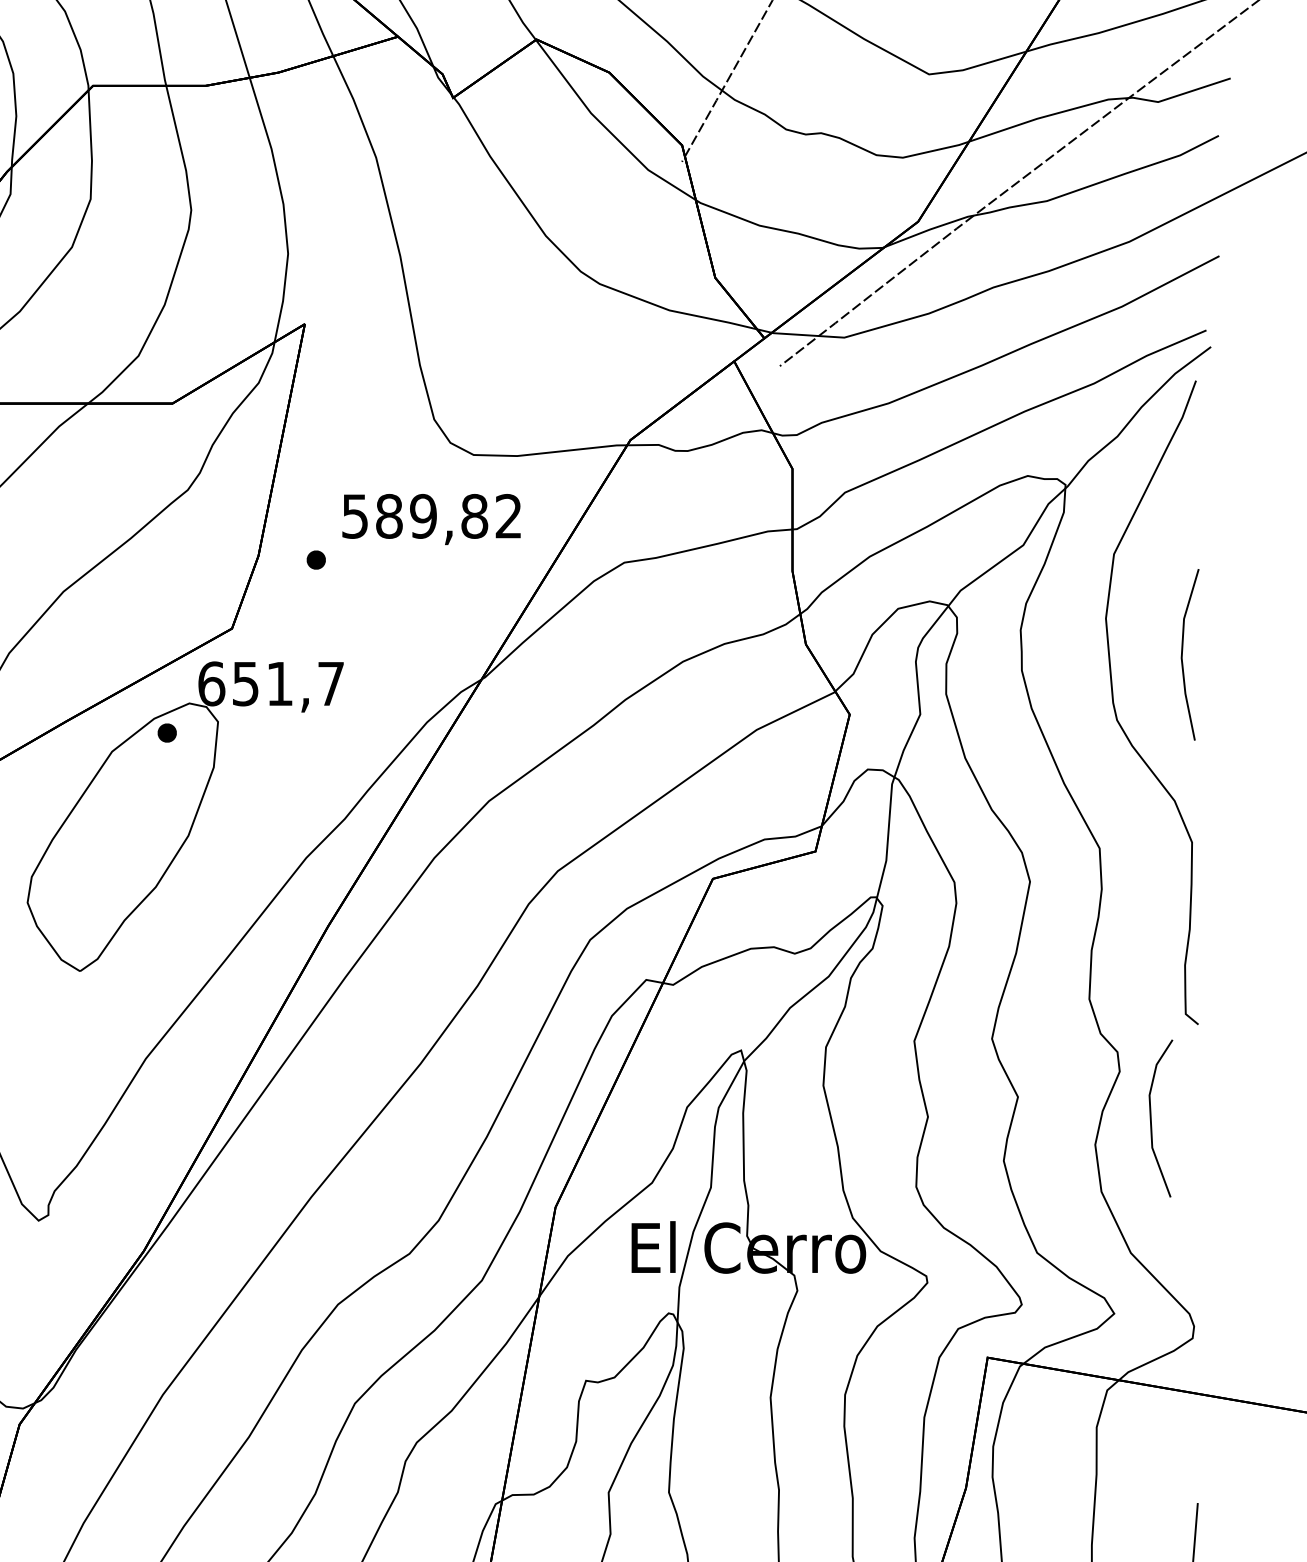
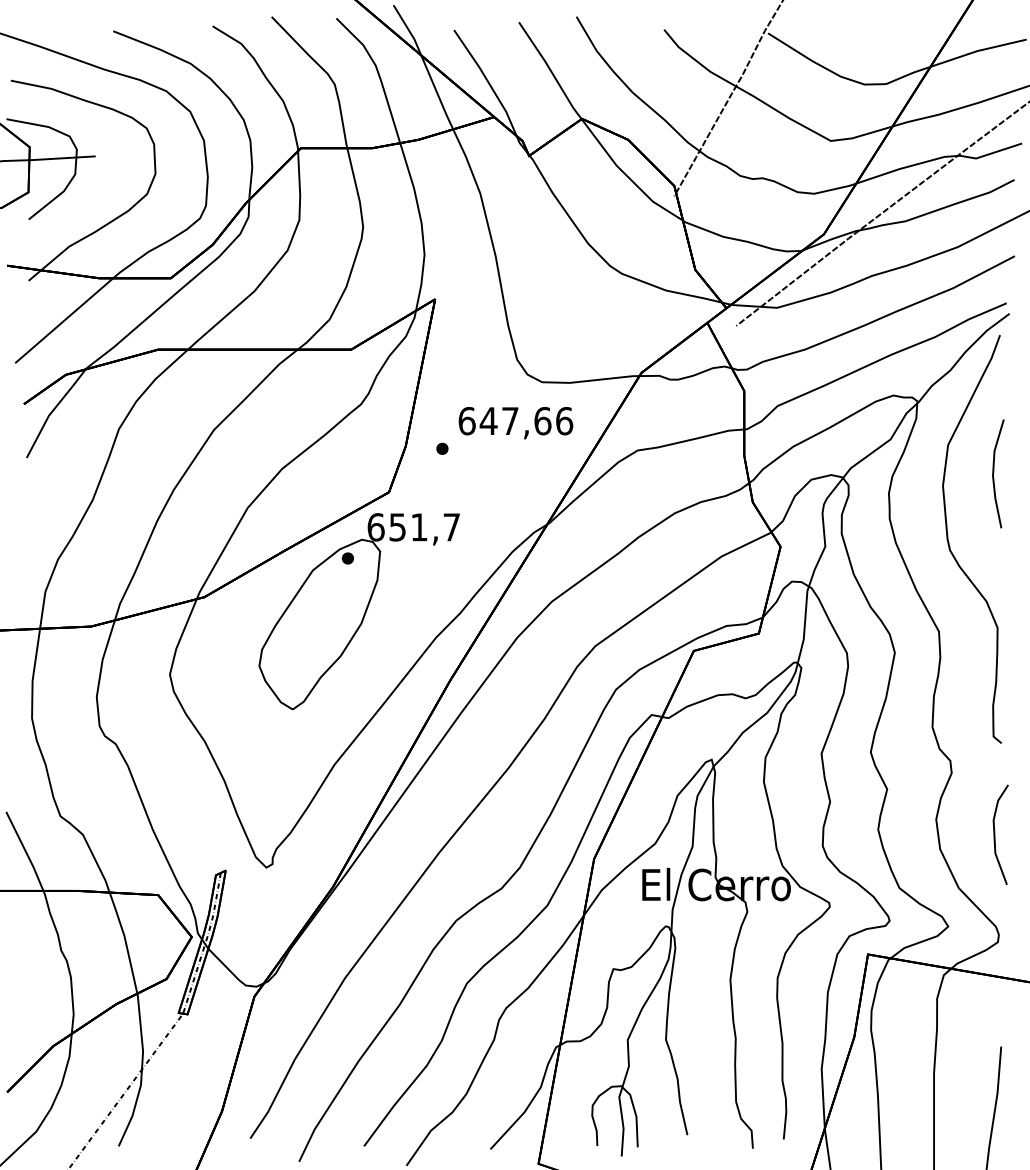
text: (431, 516) -> (515, 421), 589,82 -> 647,66
line: (1184, 654) -> (994, 473), moved
line: (1152, 1117) -> (995, 834), moved

